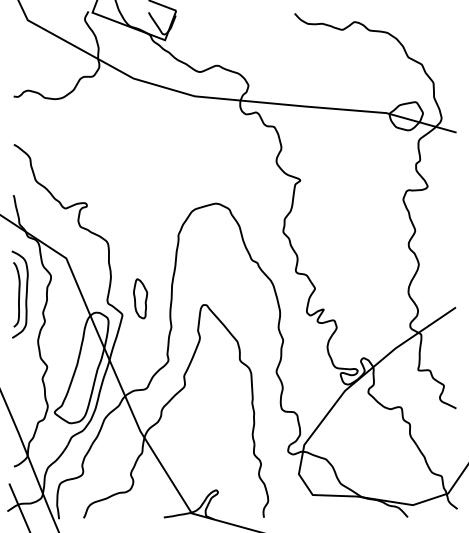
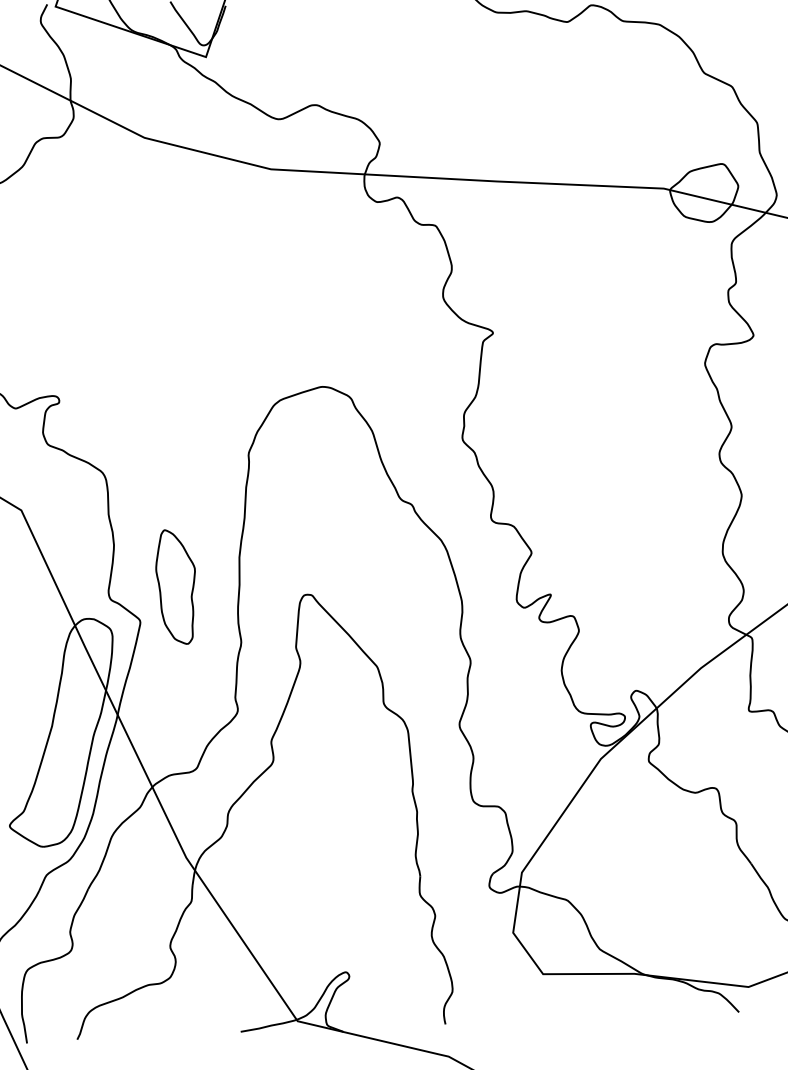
part: (140, 298) -> (175, 586), size x1.43

